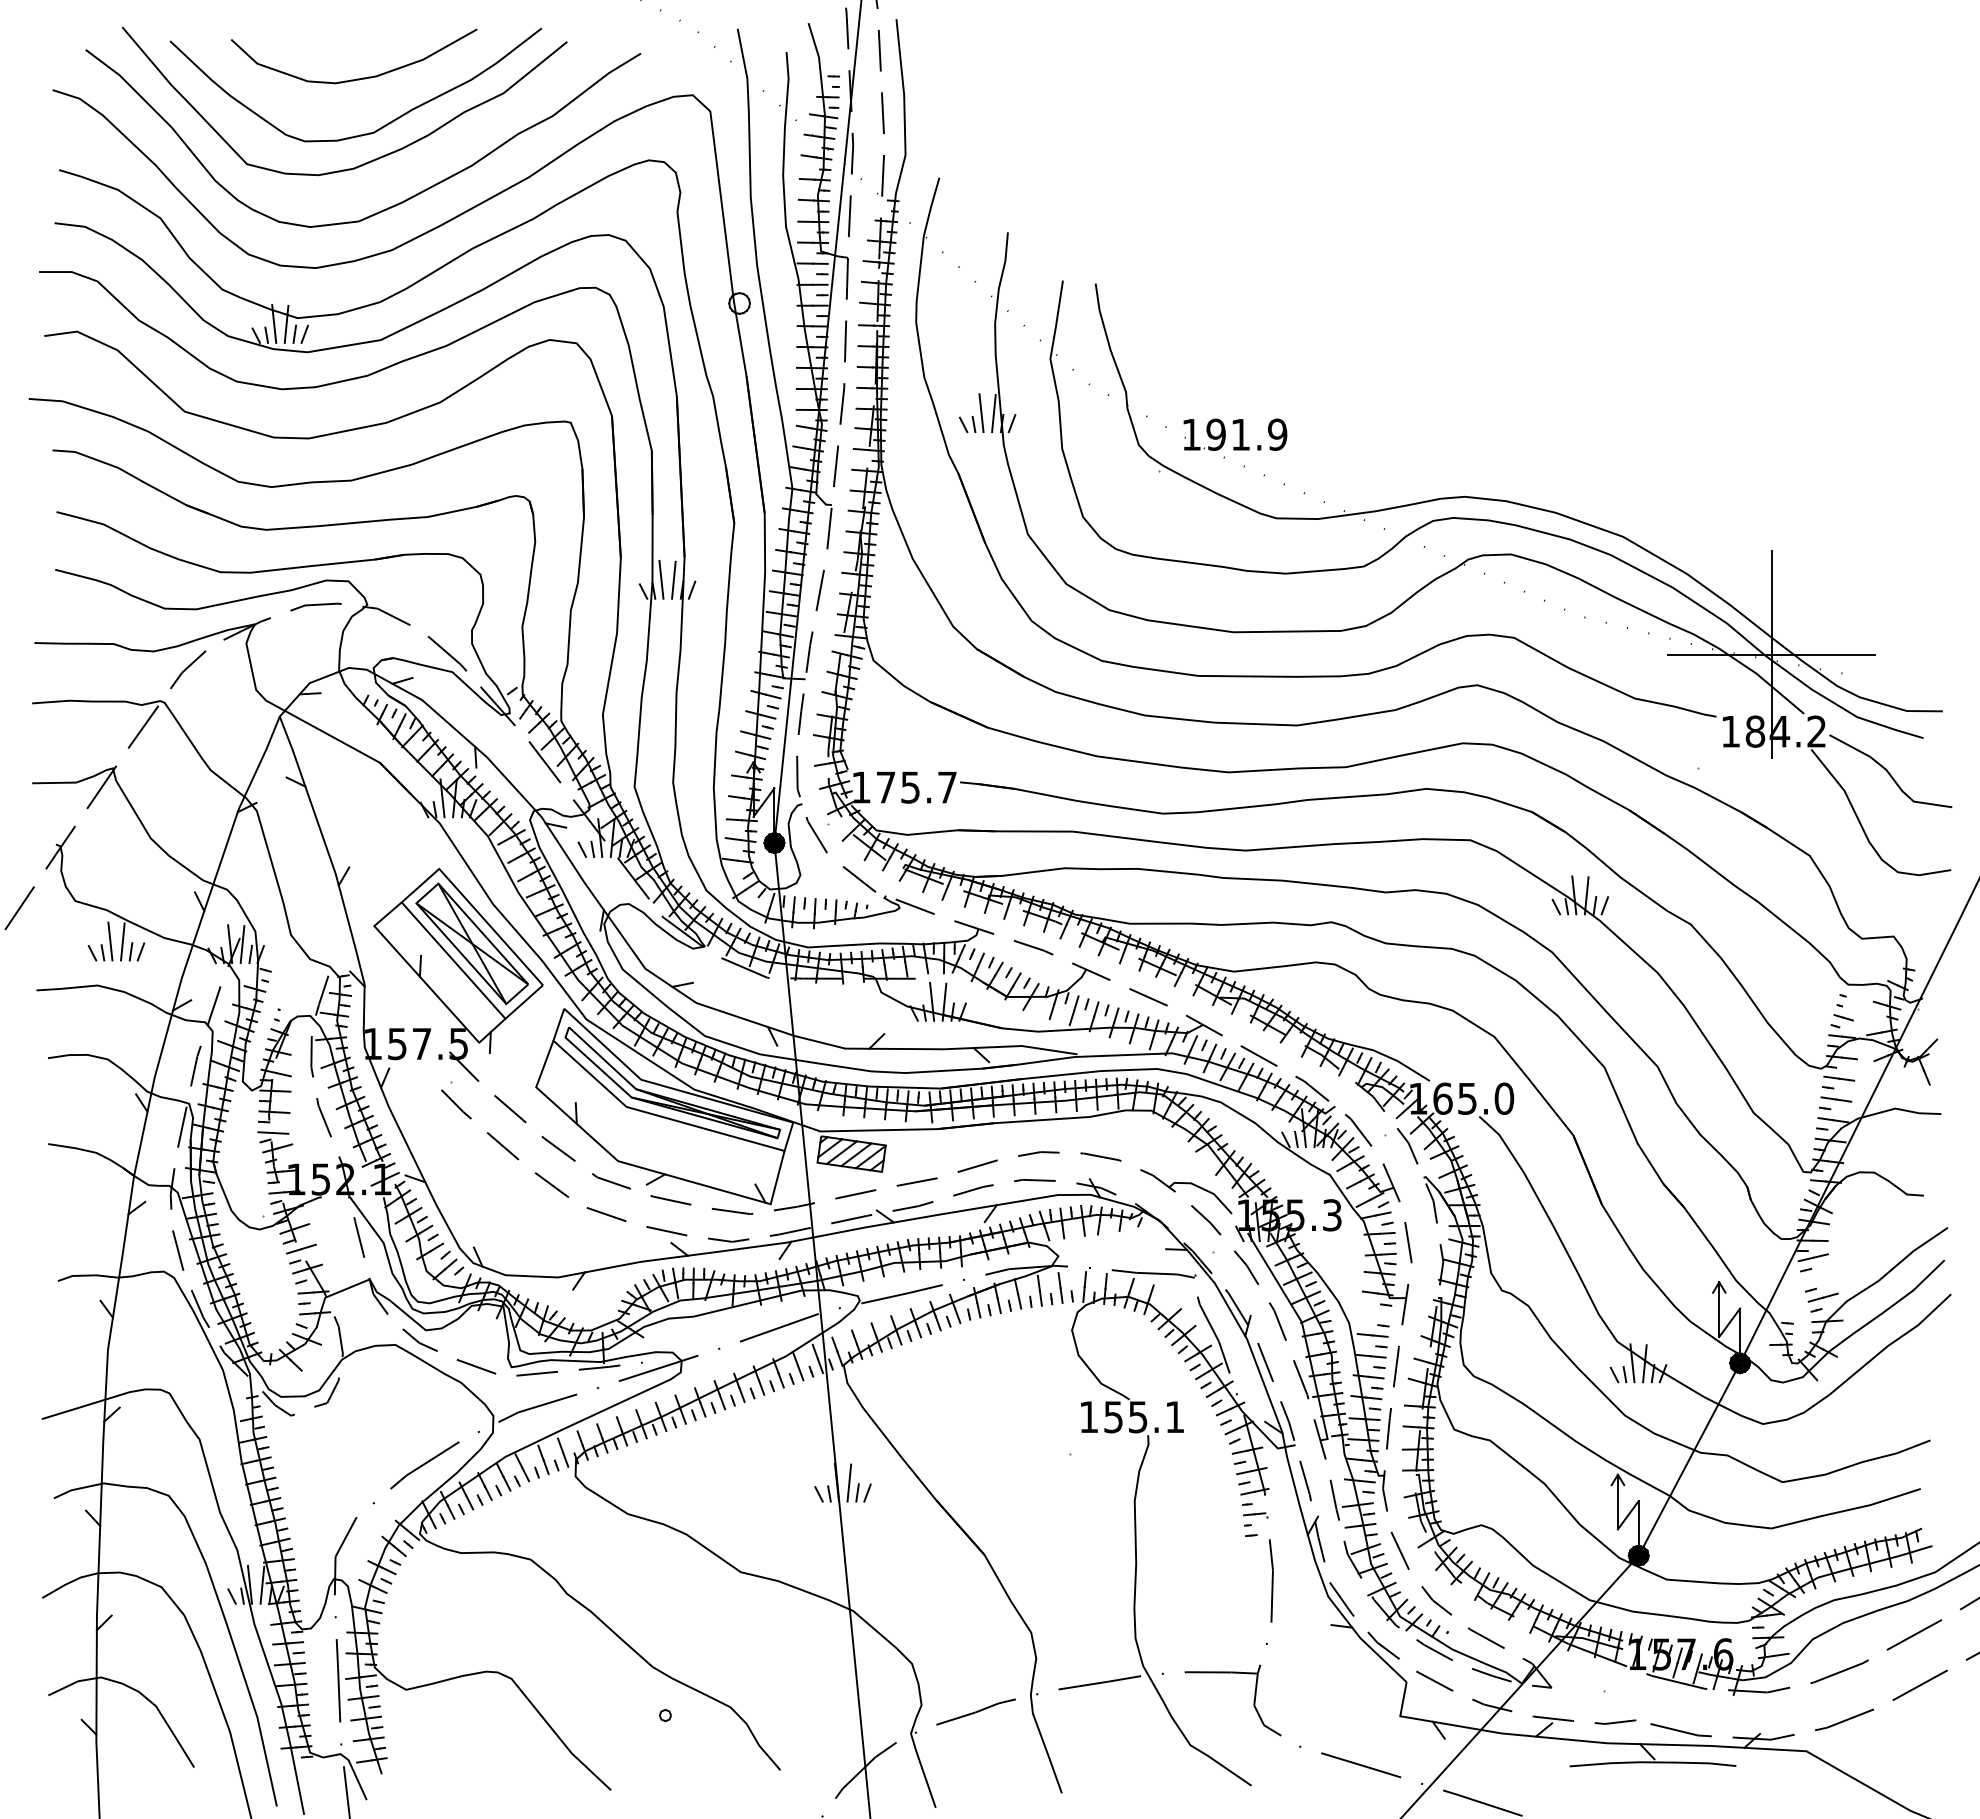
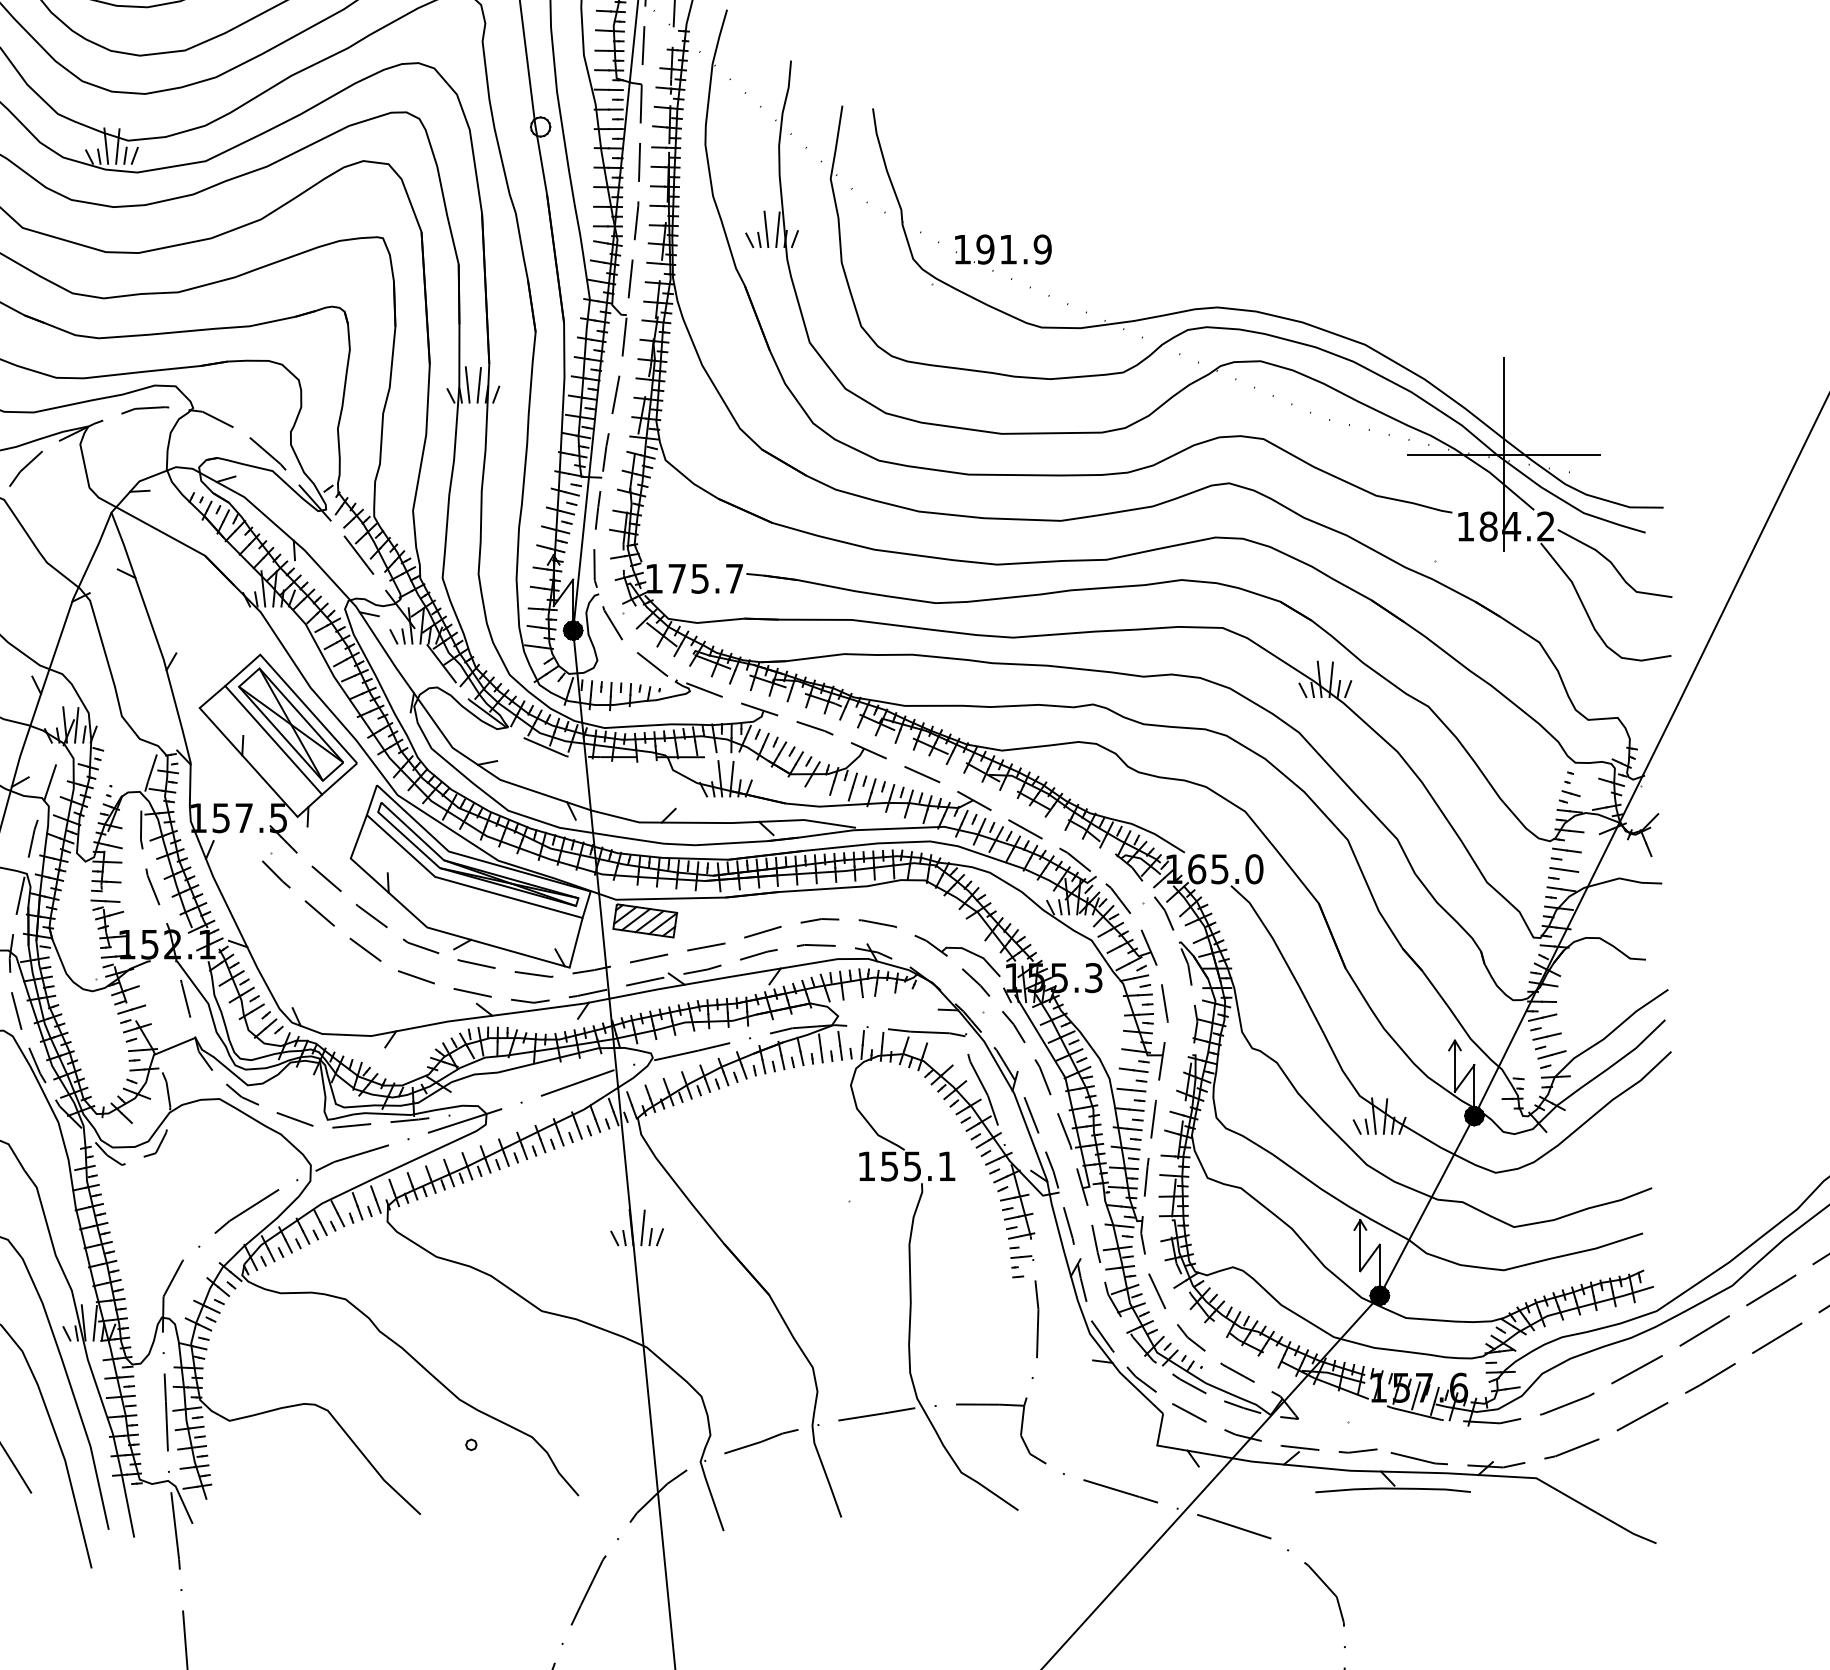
line: (1817, 1277) -> (1546, 1036), added
line: (1374, 1313) -> (1133, 1069), added

